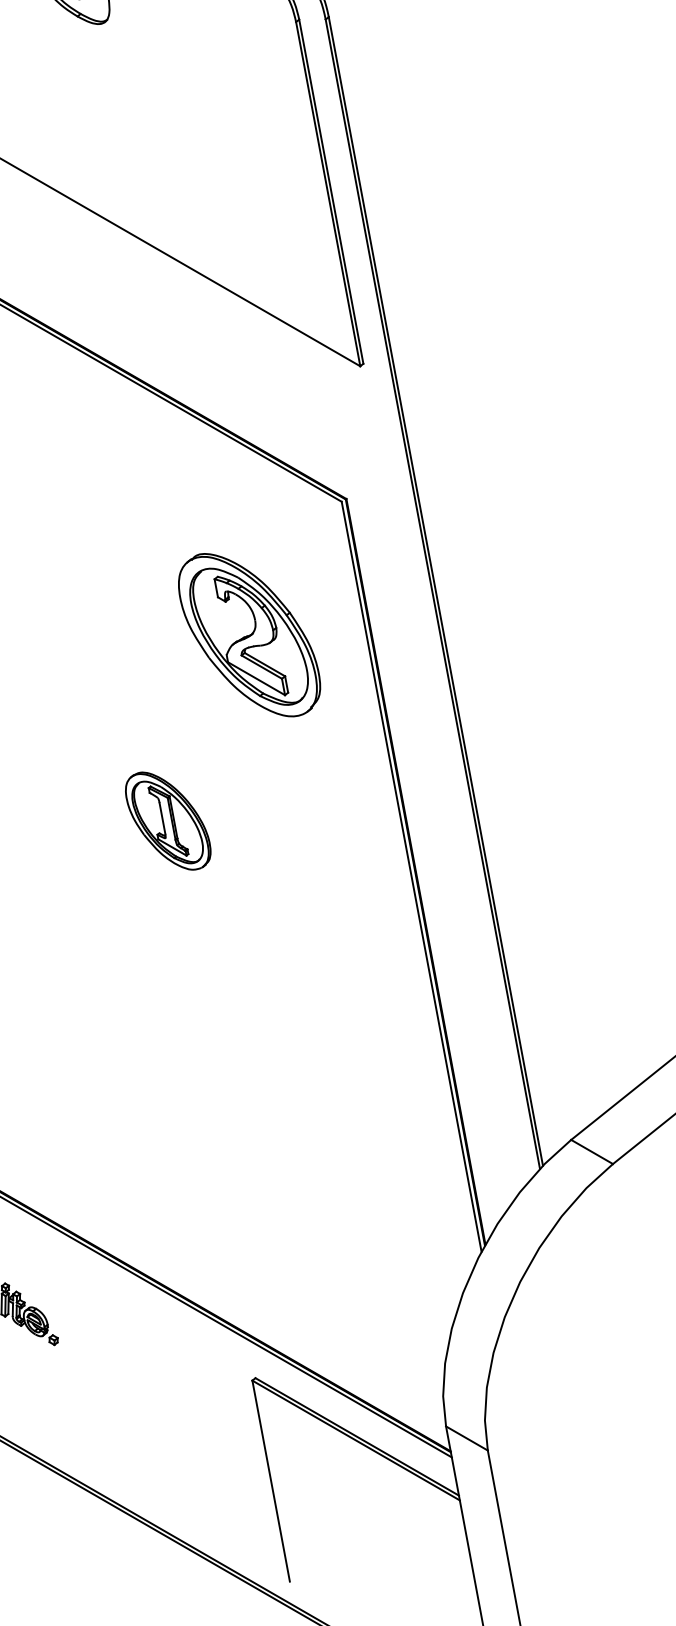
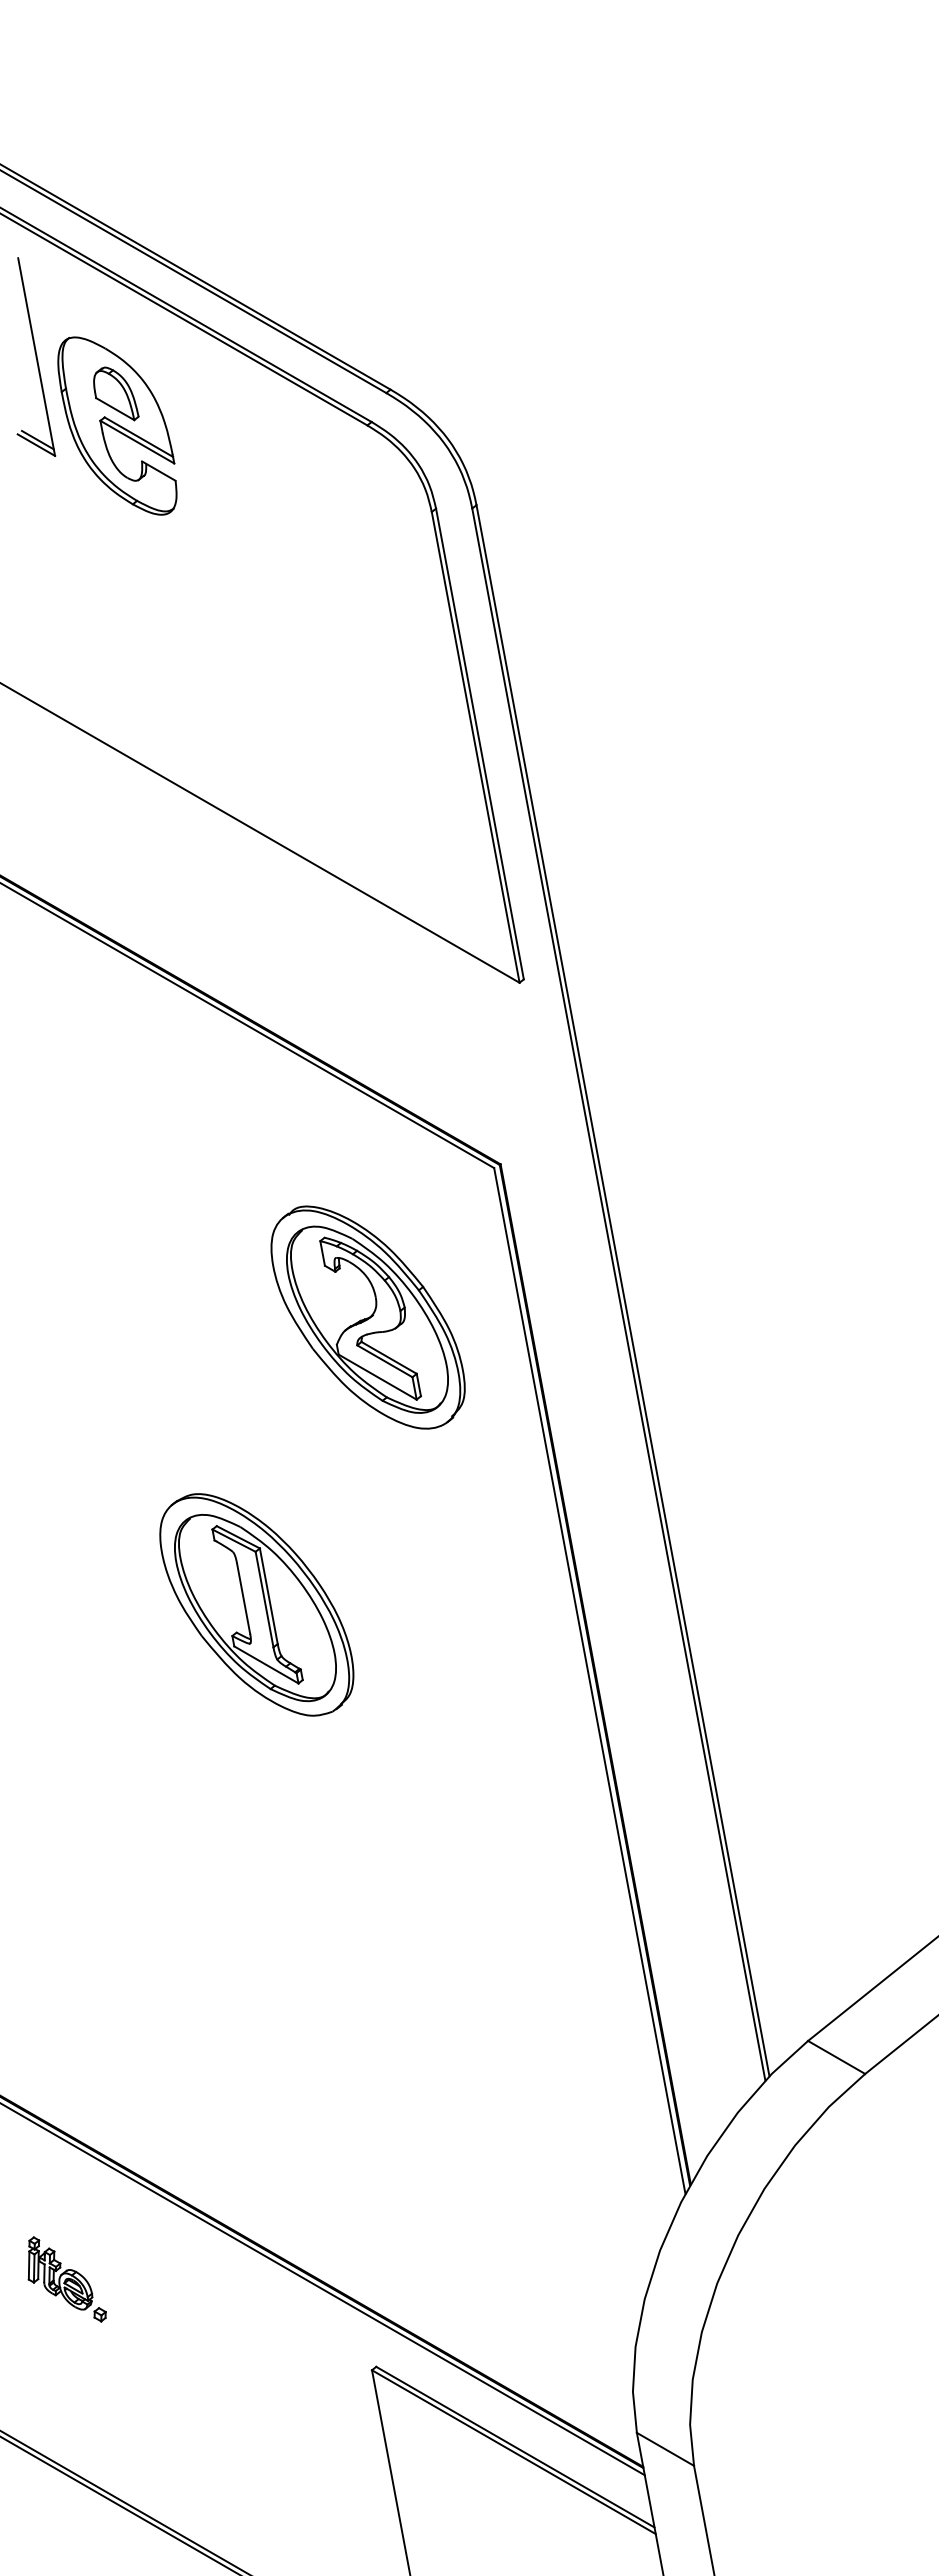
part: (249, 635) -> (367, 1317), moved
part: (167, 820) -> (256, 1604), size x1.67

